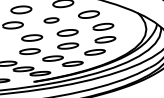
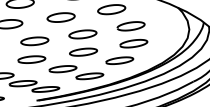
part: (51, 20) -> (61, 17), size x1.43

